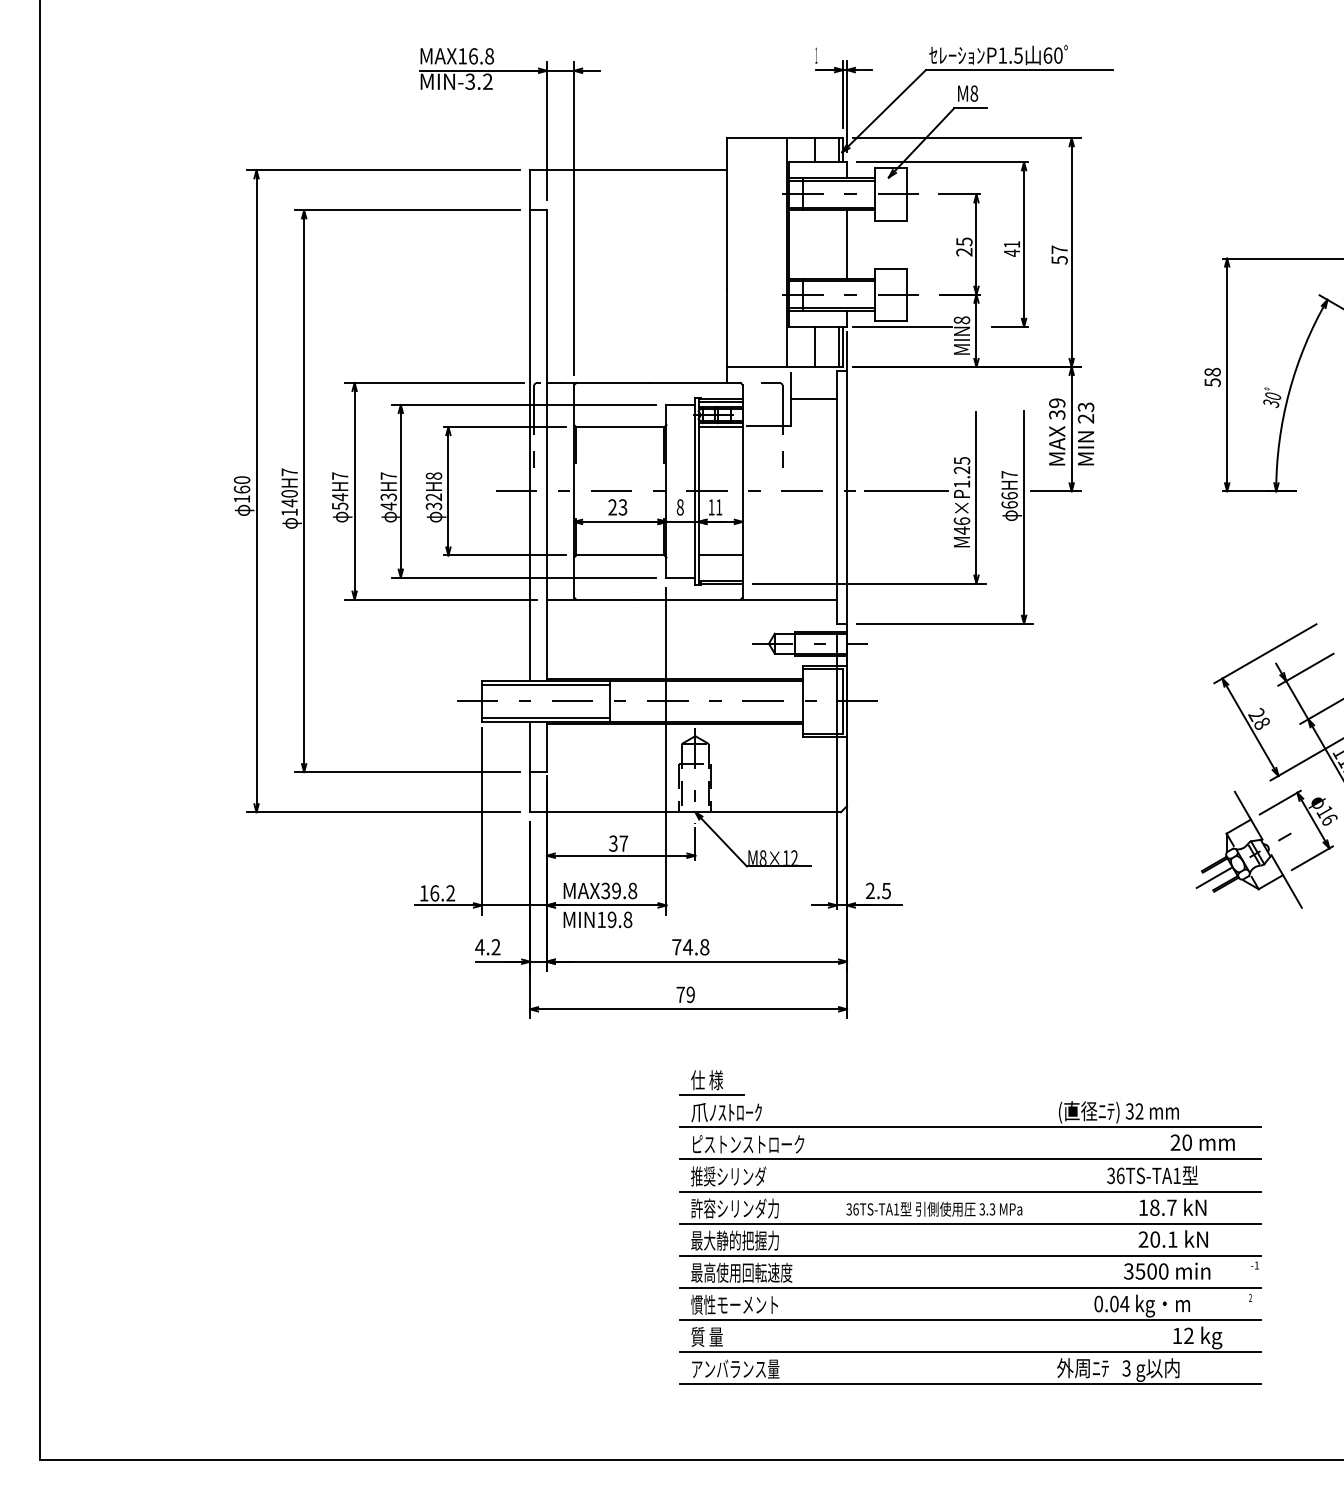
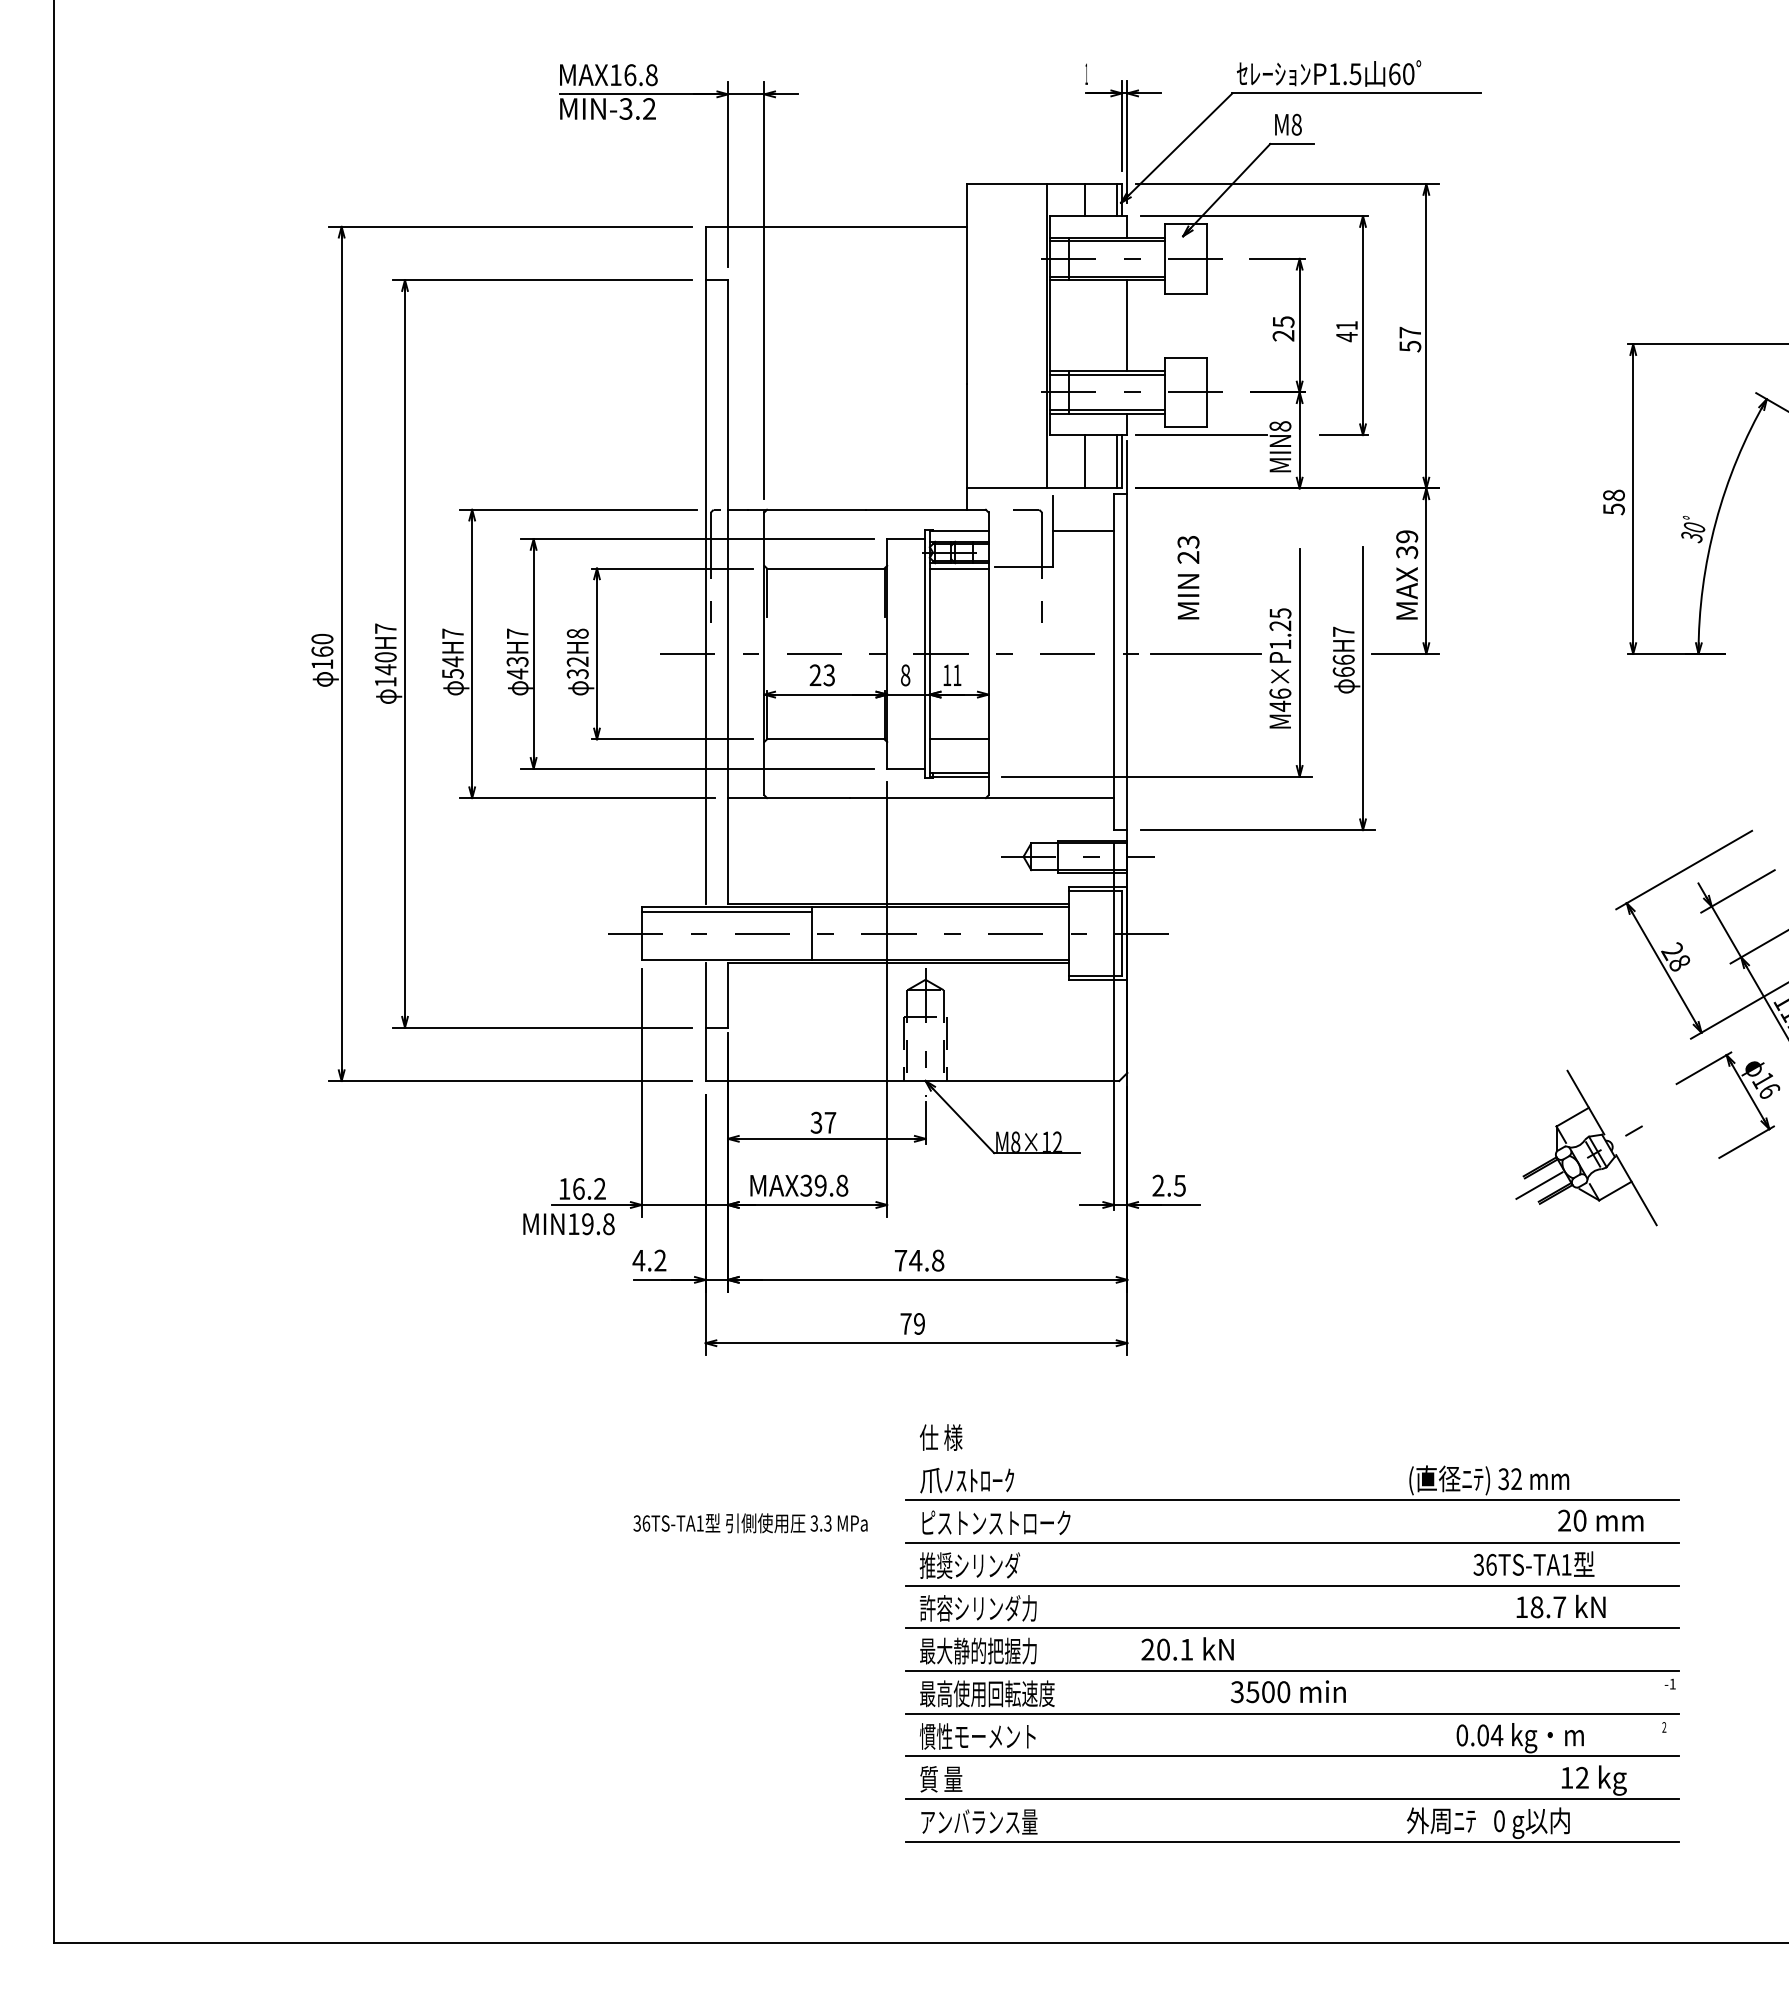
line: (720, 401) -> (958, 534), removed
text: (1086, 433) -> (1188, 577), moved
line: (545, 717) -> (726, 955), removed
part: (1249, 849) -> (1586, 1147), moved
text: (597, 920) -> (568, 1224), moved
line: (711, 1095) -> (947, 1457), removed
text: (934, 1209) -> (750, 1523), moved
text: (1173, 1238) -> (1187, 1648), moved
text: (1166, 1271) -> (1287, 1691), moved
text: (1125, 1367) -> (1498, 1820), 3 -> 0

